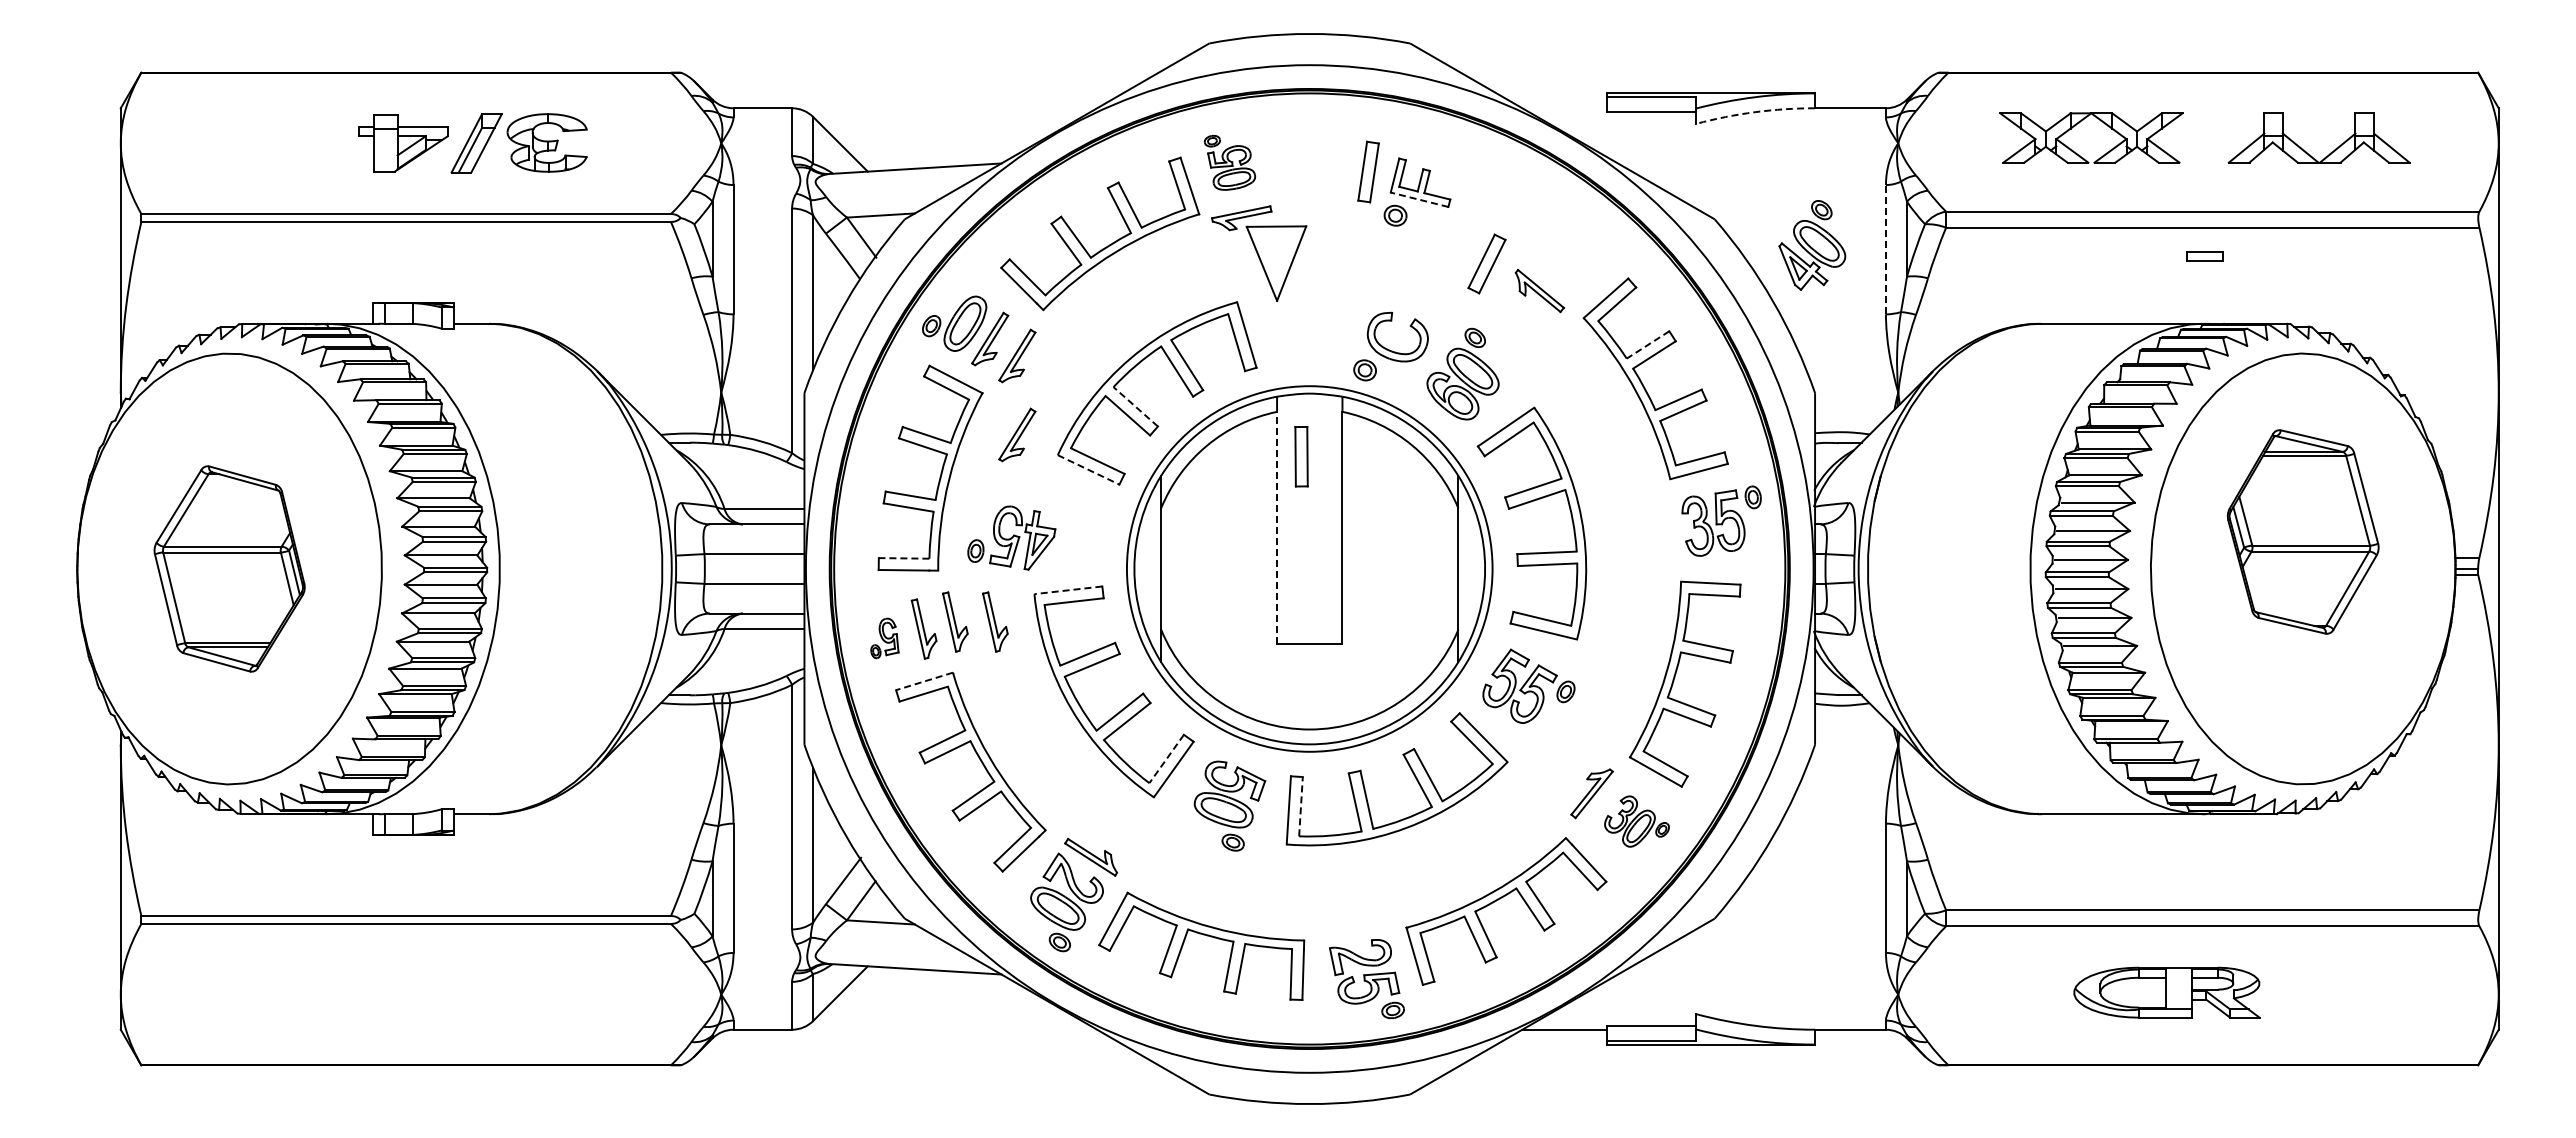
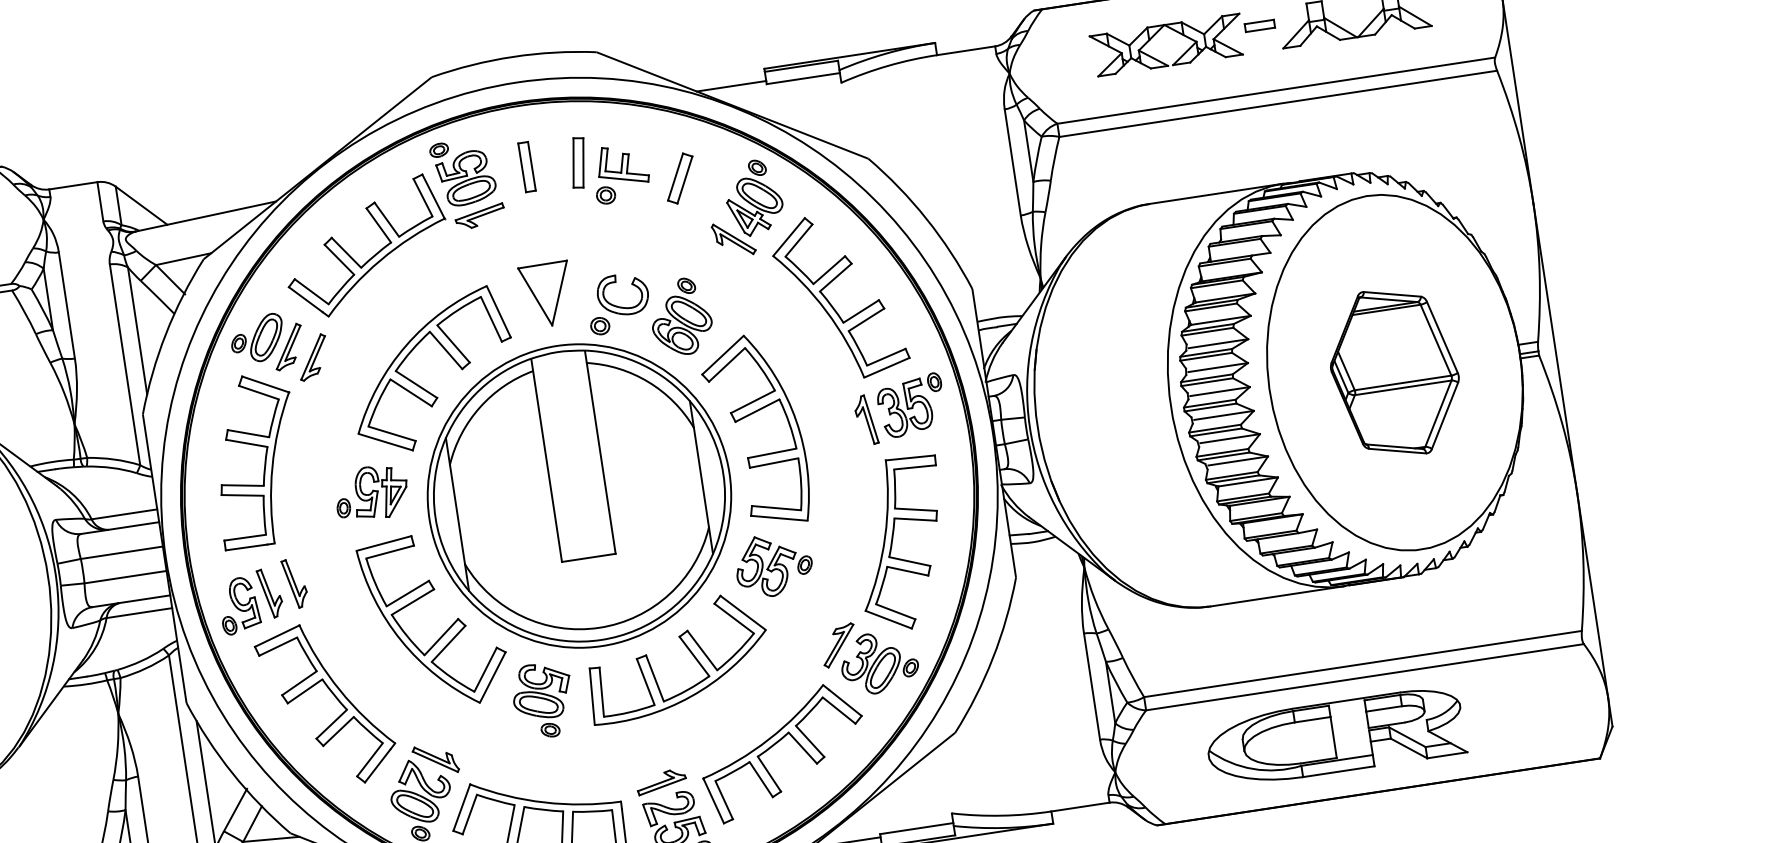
line: (1564, 108) -> (731, 86), added
arc: (1755, 112) -> (888, 66), dashed -> solid
part: (1229, 162) -> (463, 172), size x1.43
line: (1419, 199) -> (623, 179), dashed -> solid
part: (1812, 245) -> (754, 198), moved
line: (1885, 249) -> (1012, 162), dashed -> solid
part: (2204, 256) -> (1259, 25), moved
part: (1276, 263) -> (547, 294), moved
part: (1486, 263) -> (679, 178), moved
line: (1647, 345) -> (828, 270), dashed -> solid
line: (1135, 406) -> (416, 384), dashed -> solid
part: (1017, 434) -> (322, 421), removed
part: (1301, 456) -> (526, 166), moved
line: (1089, 470) -> (386, 442), dashed -> solid
line: (1277, 527) -> (547, 465), dashed -> solid
part: (1664, 530) -> (865, 420), added
part: (2302, 531) -> (1394, 372), moved
part: (1011, 537) -> (371, 492), moved
line: (903, 558) -> (244, 537), dashed -> solid
line: (1067, 590) -> (383, 543), dashed -> solid
part: (995, 621) -> (328, 578), removed
part: (884, 638) -> (239, 605), size x1.67
line: (924, 681) -> (277, 636), dashed -> solid
line: (1166, 758) -> (485, 669), dashed -> solid
line: (1300, 806) -> (601, 692), dashed -> solid
part: (1636, 821) -> (878, 662), size x1.43
part: (1355, 924) -> (661, 782), added
part: (2166, 992) -> (1335, 737), size x1.67

